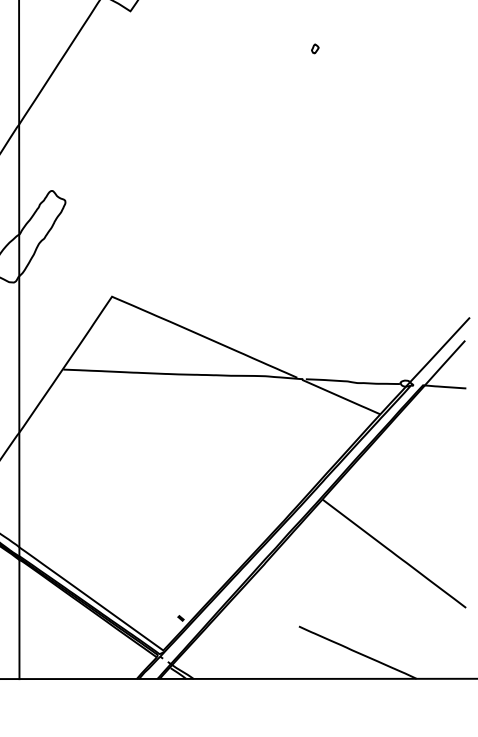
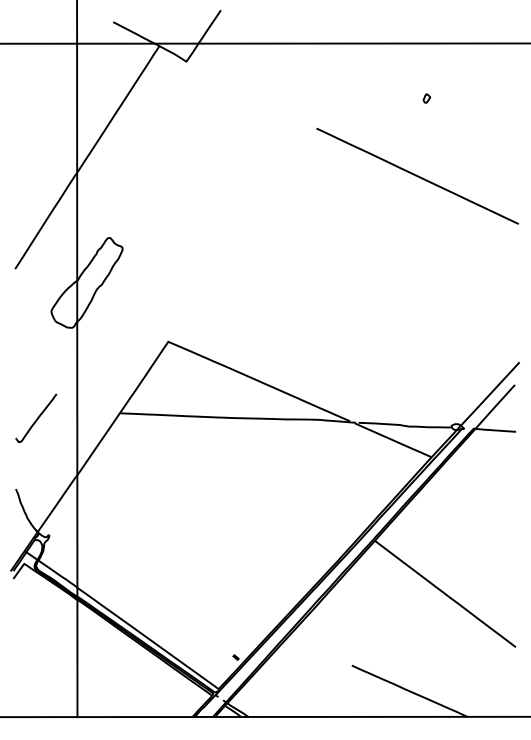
part: (314, 48) -> (426, 98), moved
line: (365, 127) -> (417, 175), added

